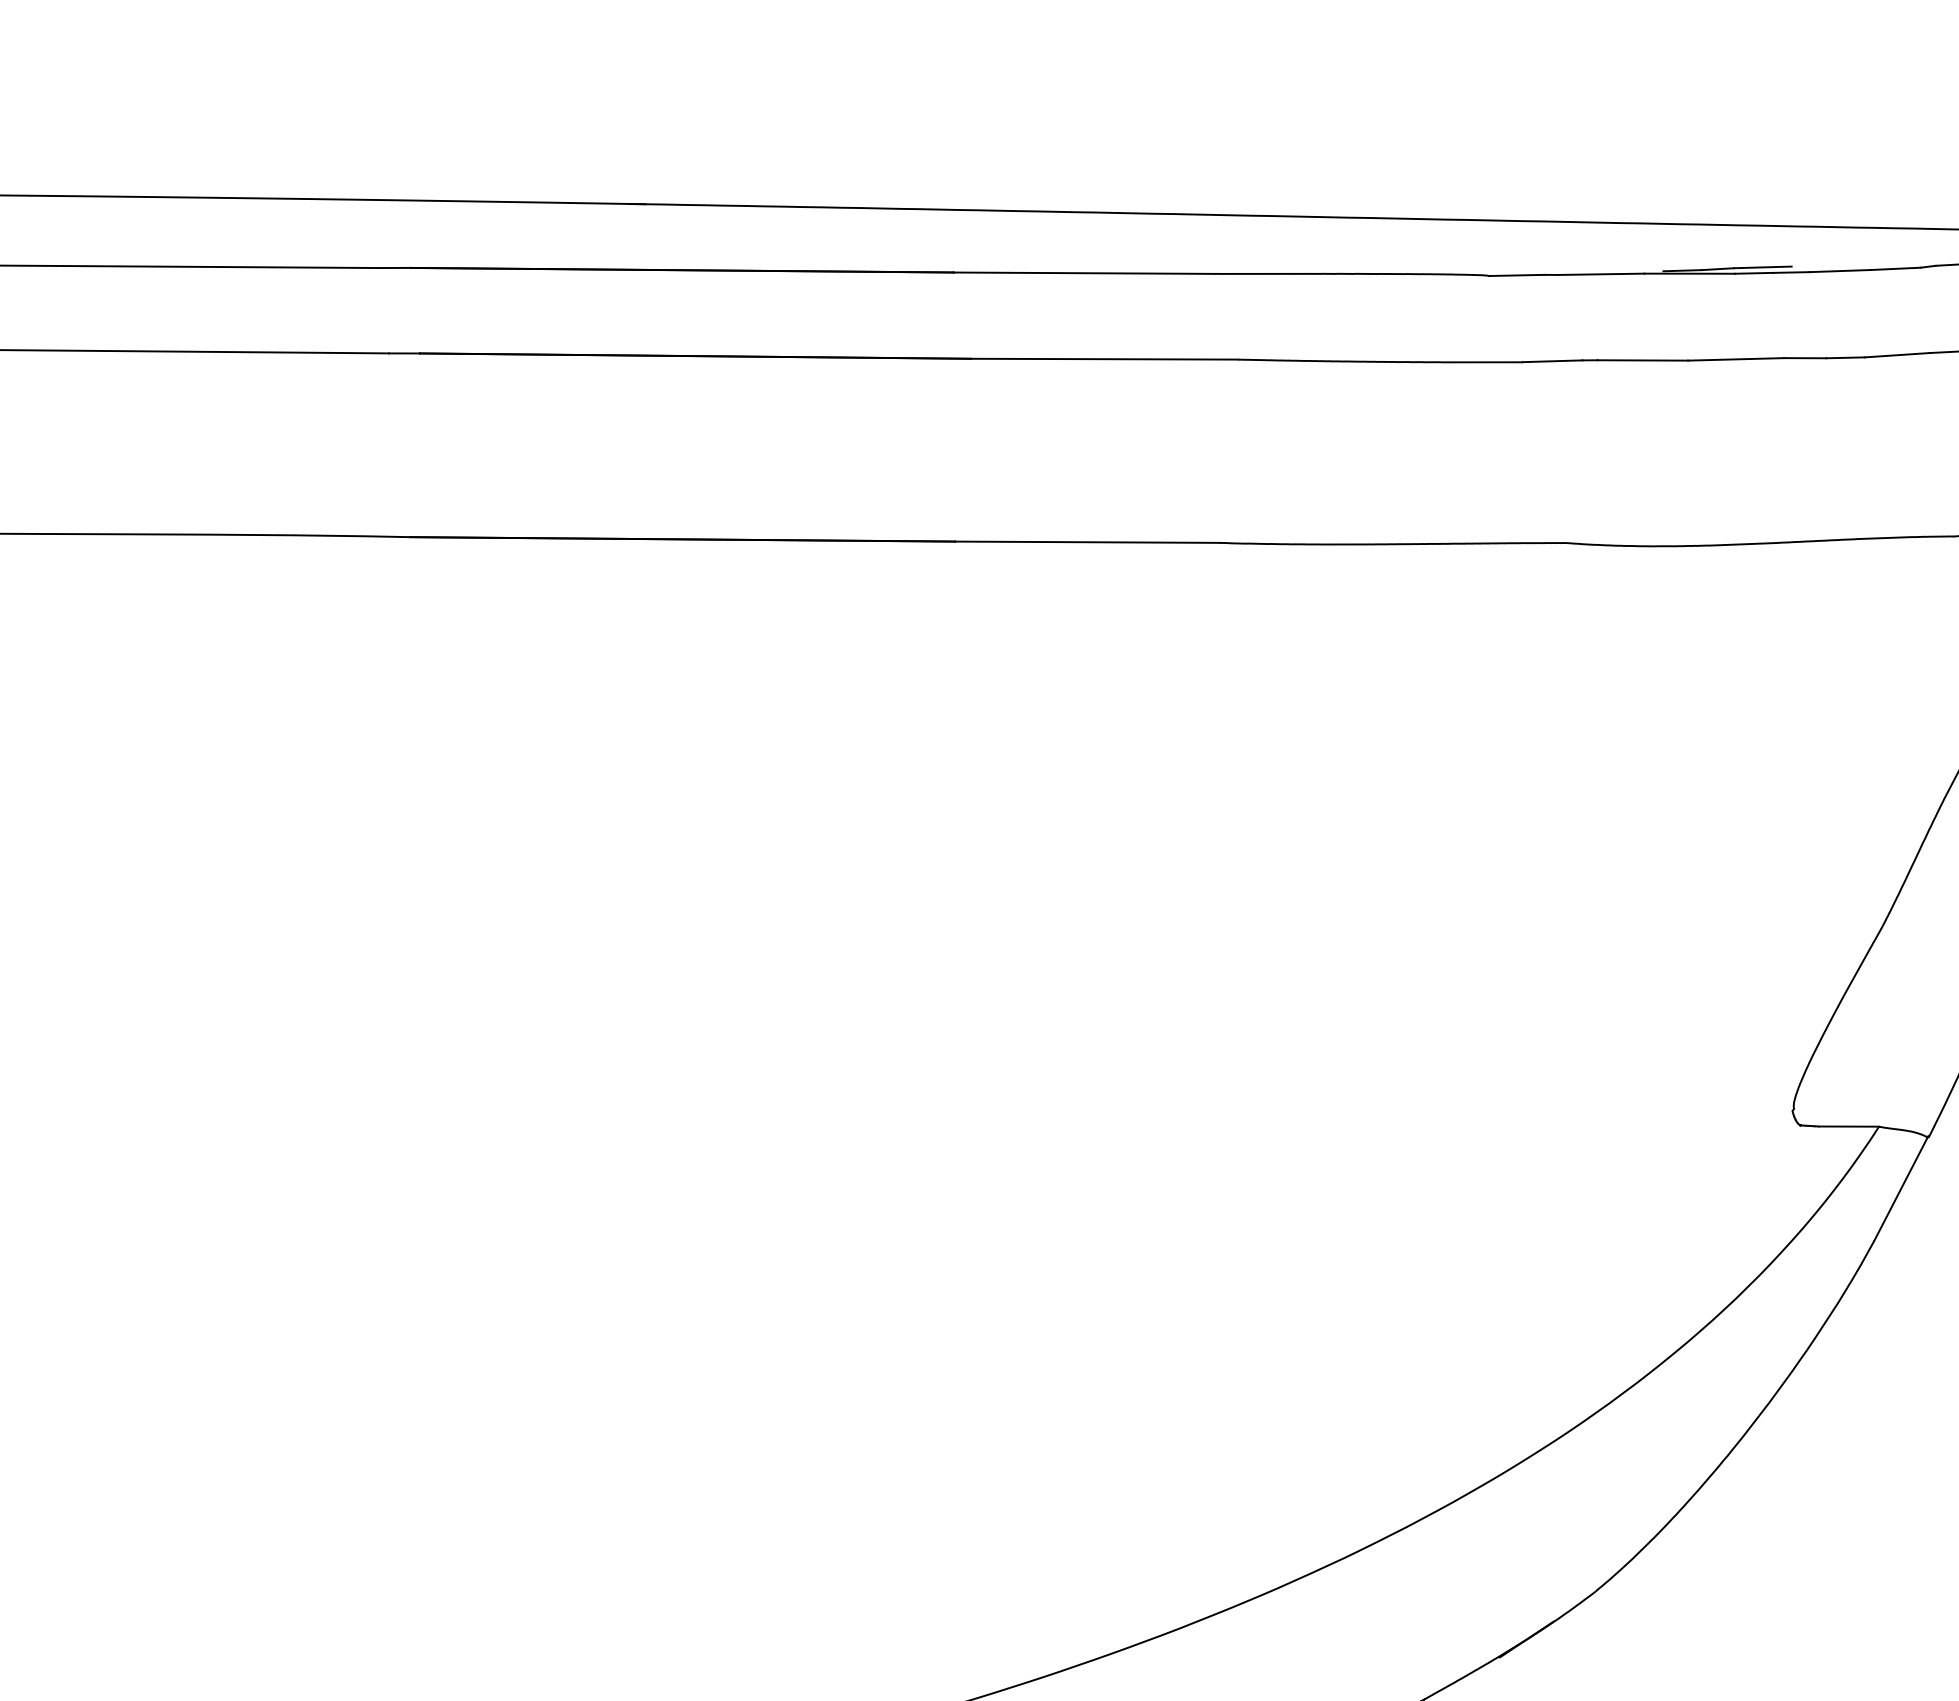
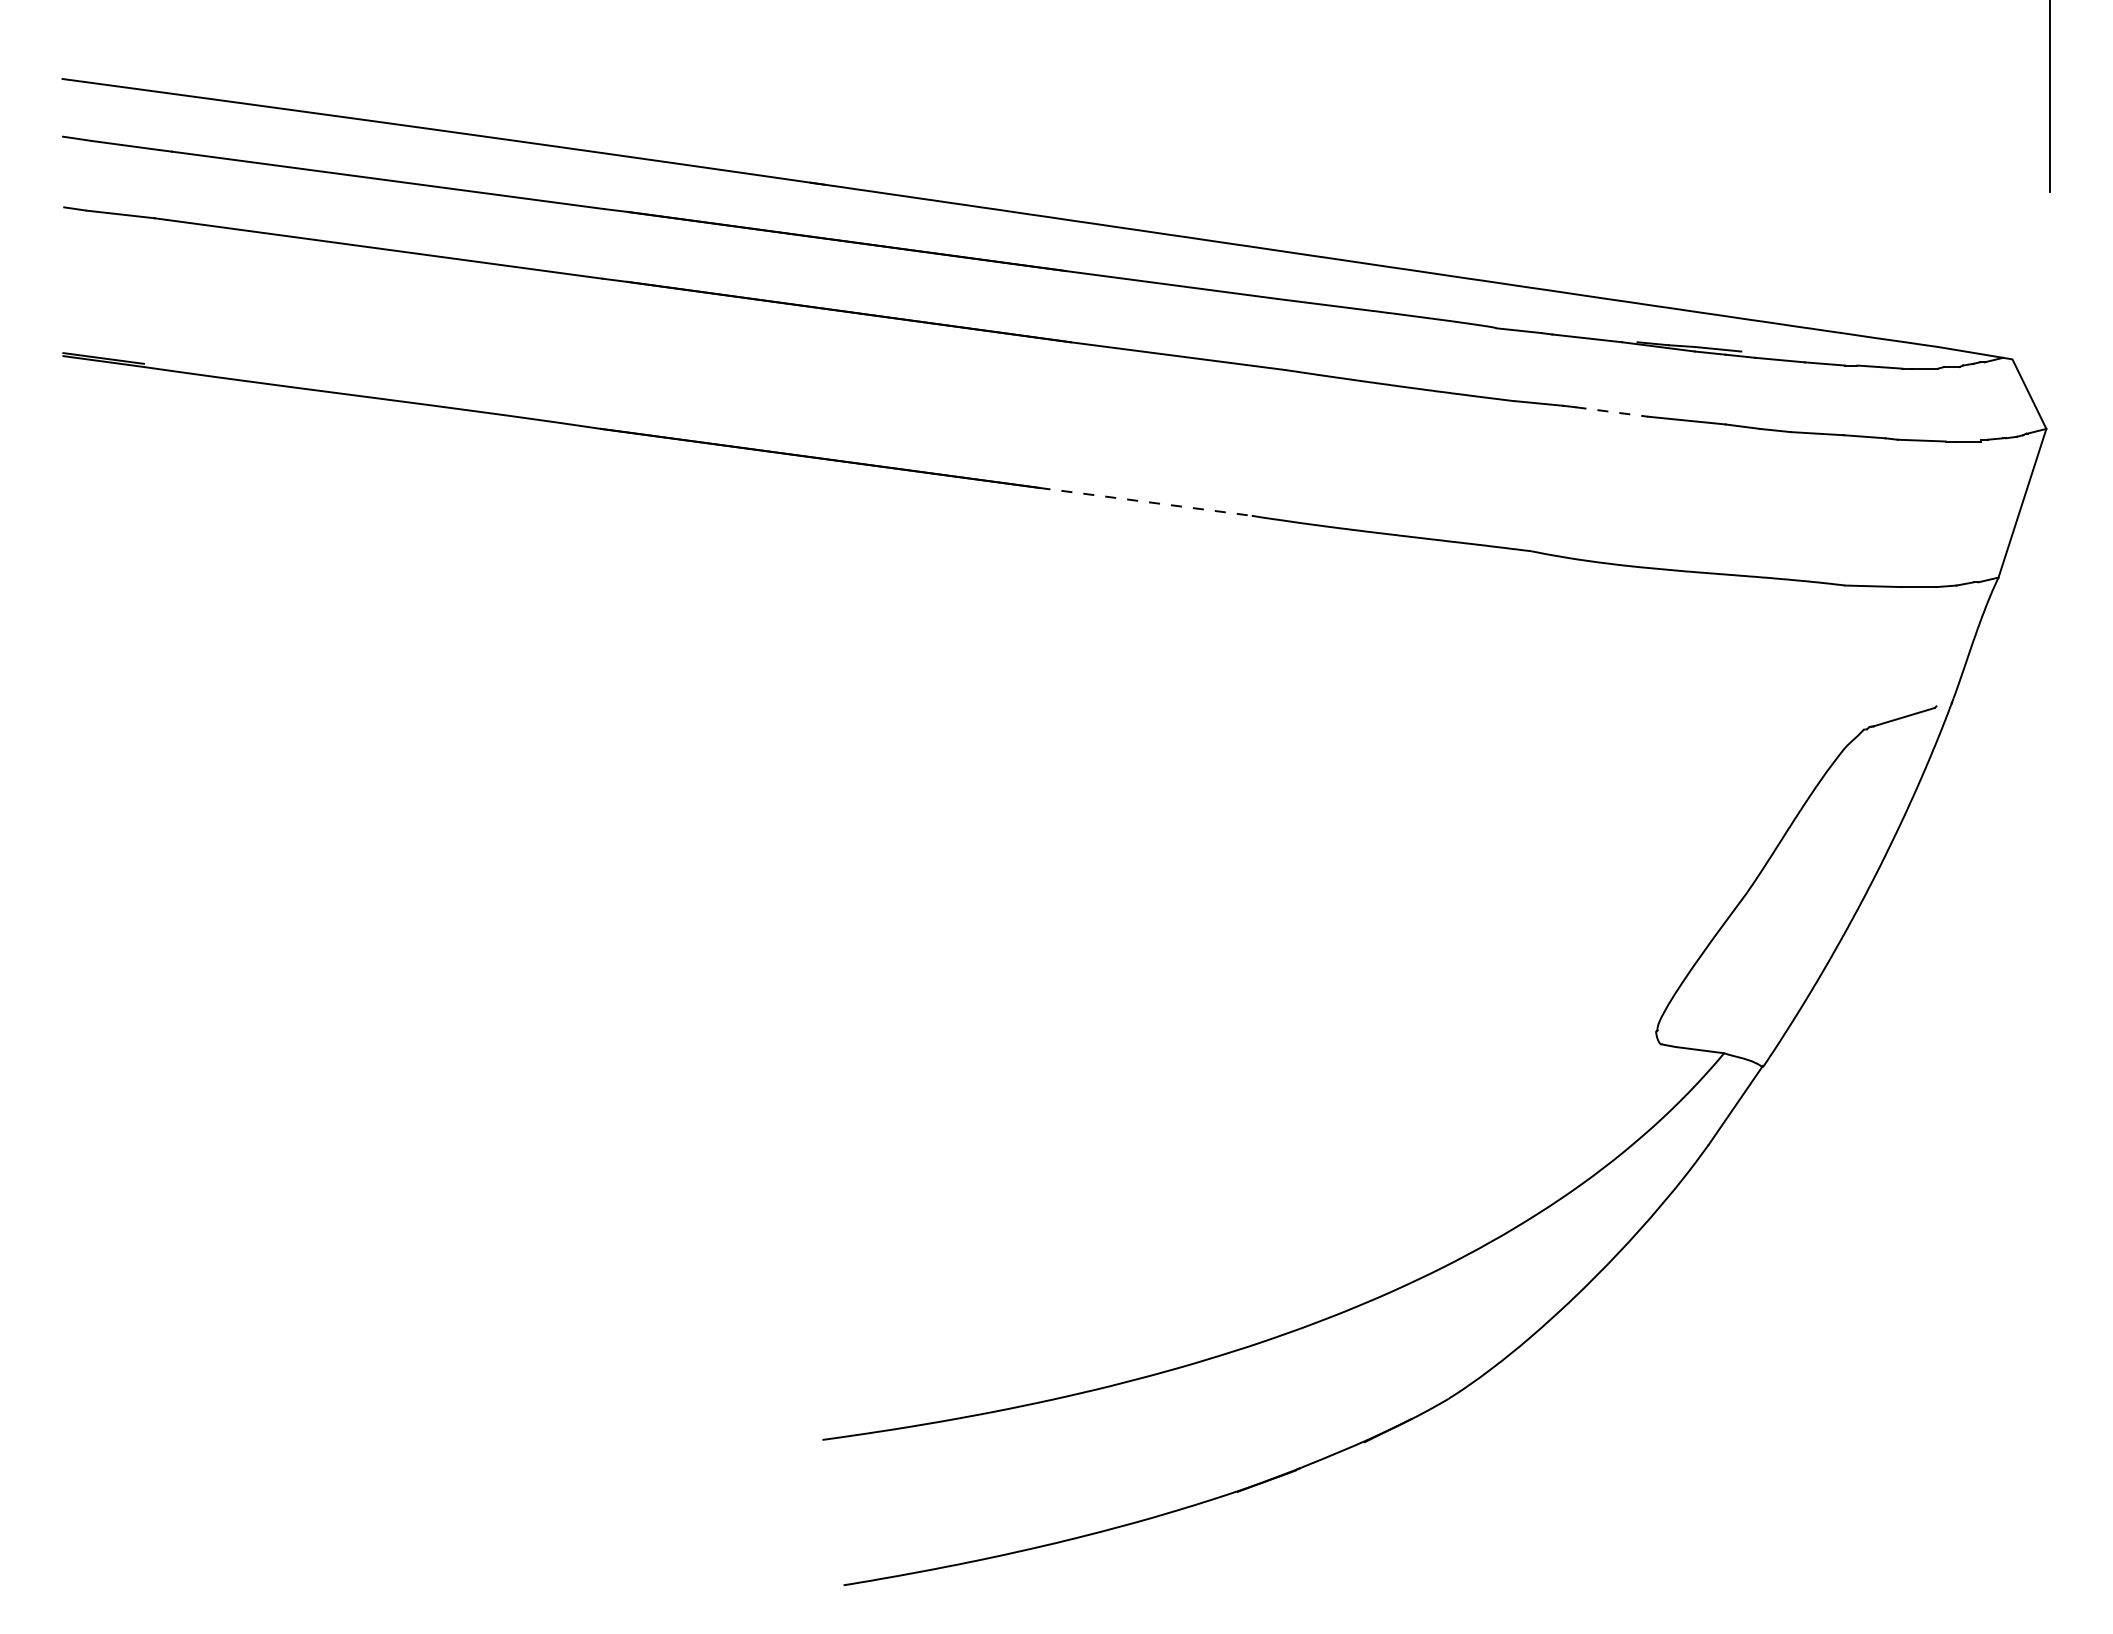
line: (1642, 361) -> (1611, 412), solid -> dashed
line: (1088, 541) -> (1146, 501), solid -> dashed

